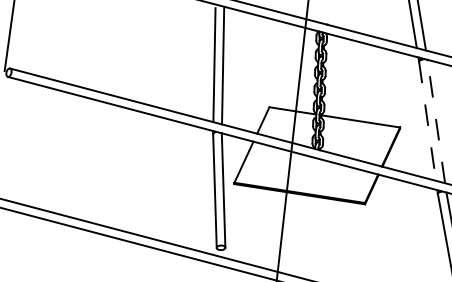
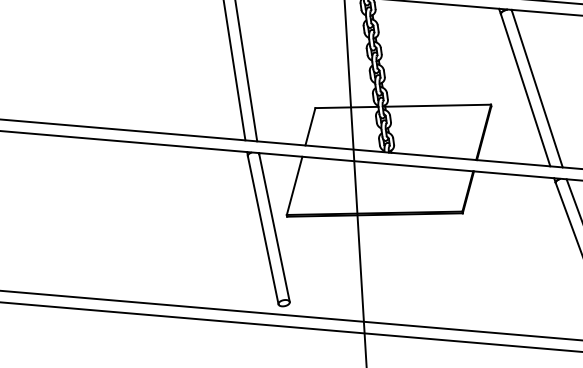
line: (427, 121) -> (525, 90), dashed -> solid
line: (436, 121) -> (537, 88), dashed -> solid

